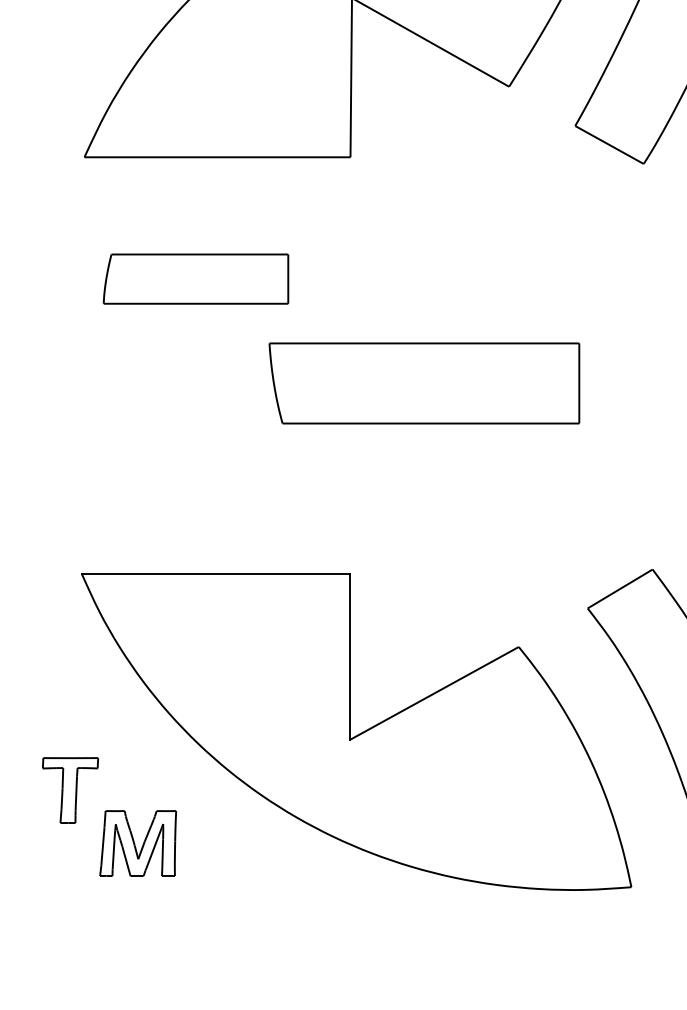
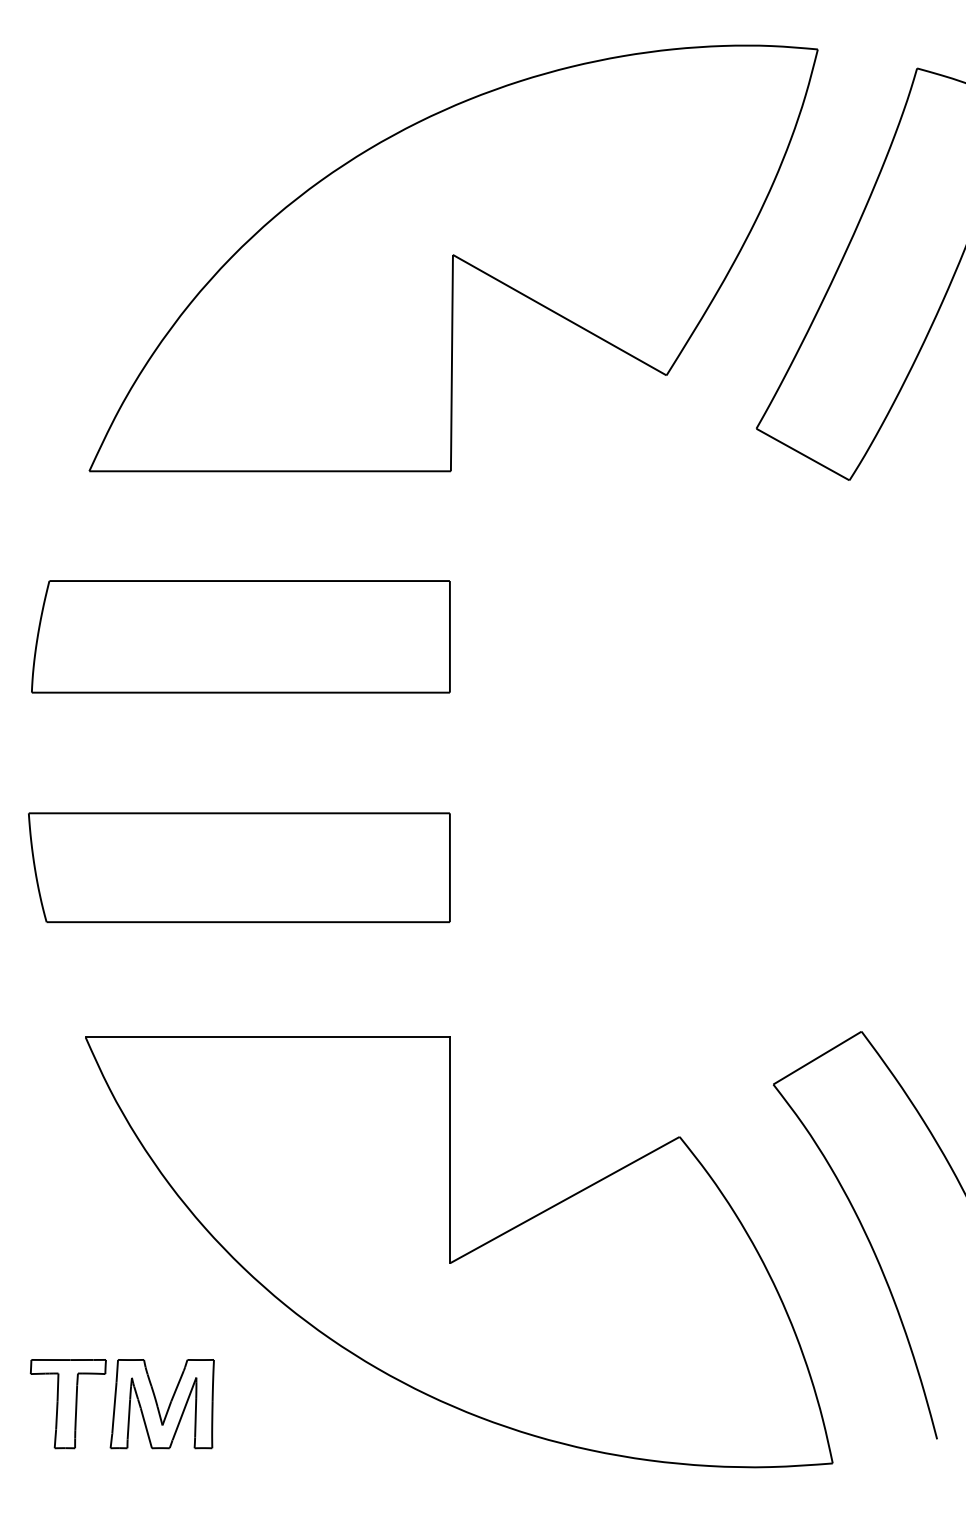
part: (195, 278) -> (240, 636), size x1.67
part: (424, 383) -> (239, 867), moved
part: (69, 790) -> (67, 1404), moved

